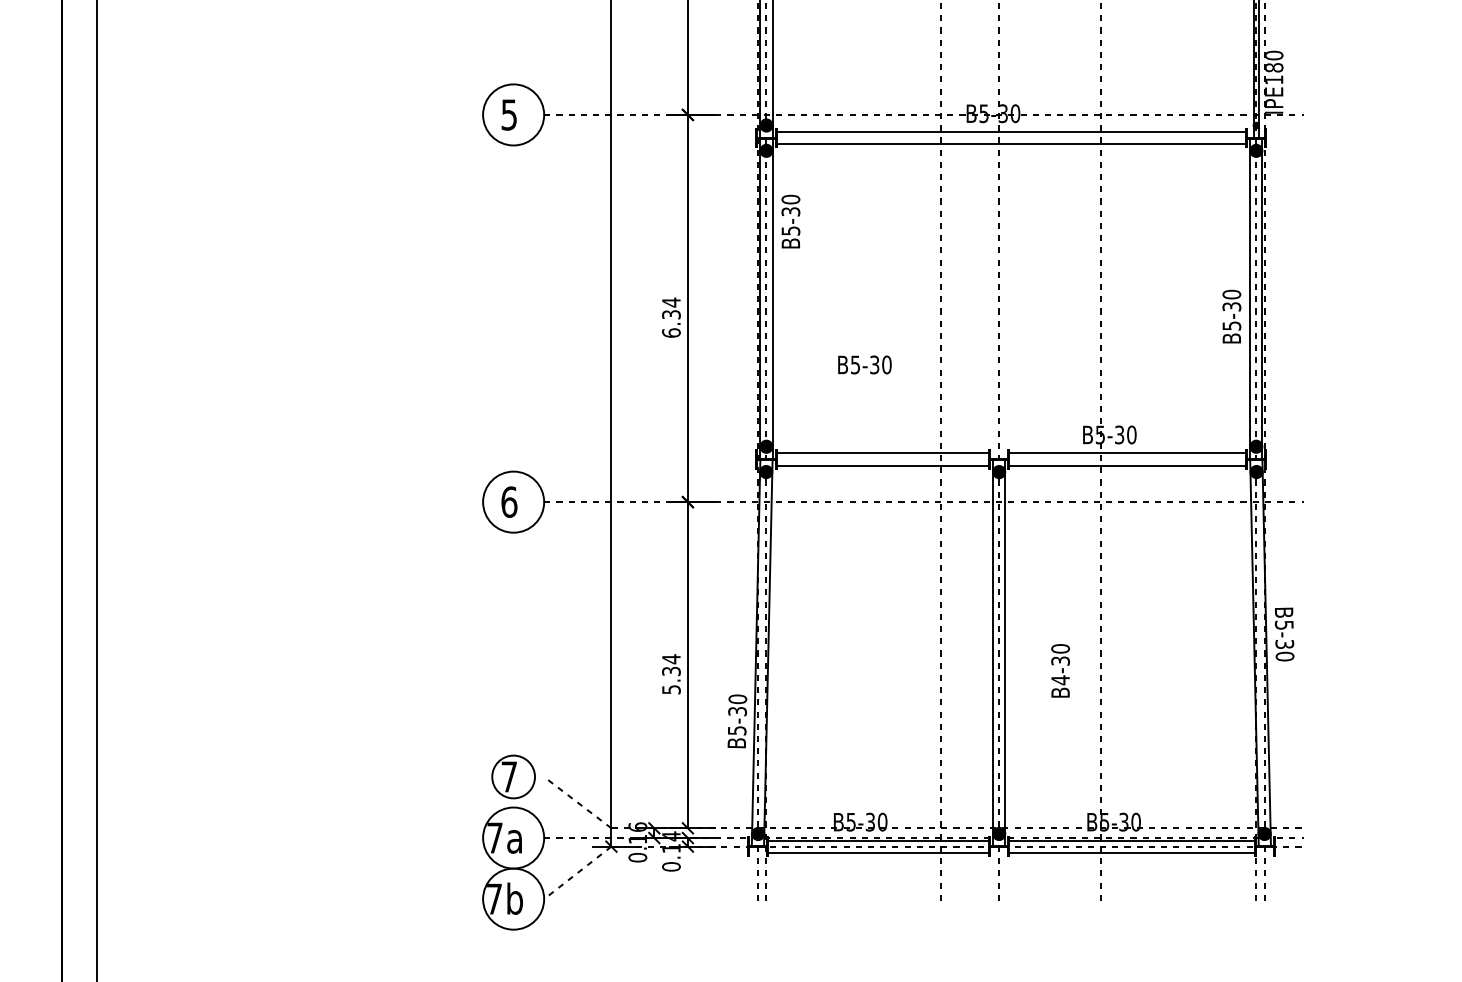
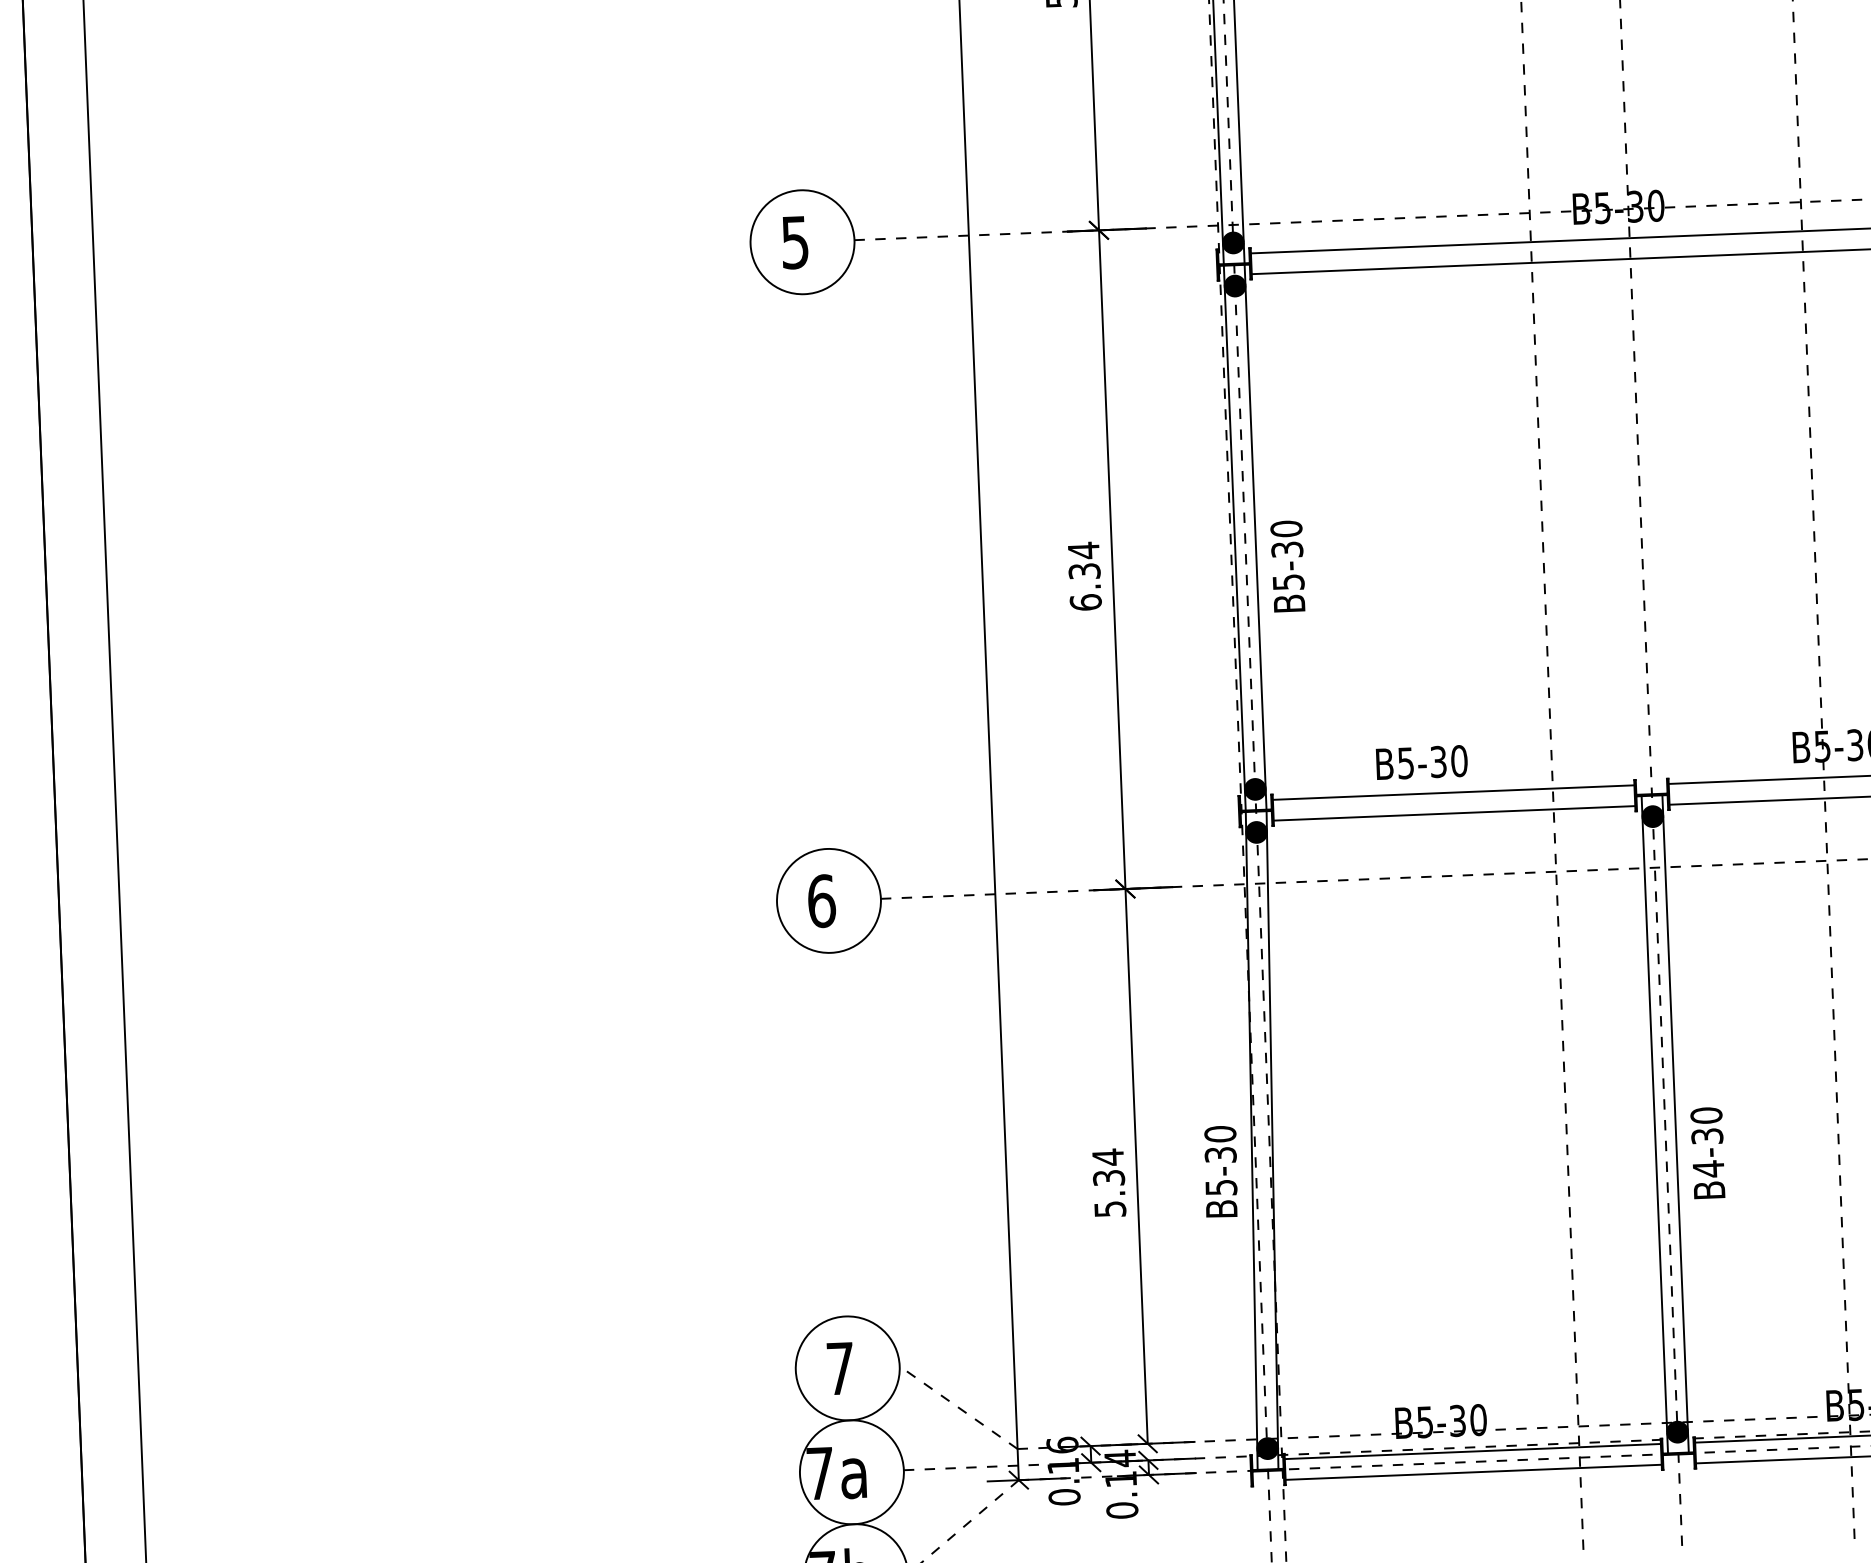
text: (790, 221) -> (1287, 566), moved
text: (864, 364) -> (1421, 761), moved
text: (1060, 670) -> (1707, 1152), moved
text: (737, 721) -> (1221, 1171), moved
circle: (513, 776) -> (847, 1367), size x1.43

